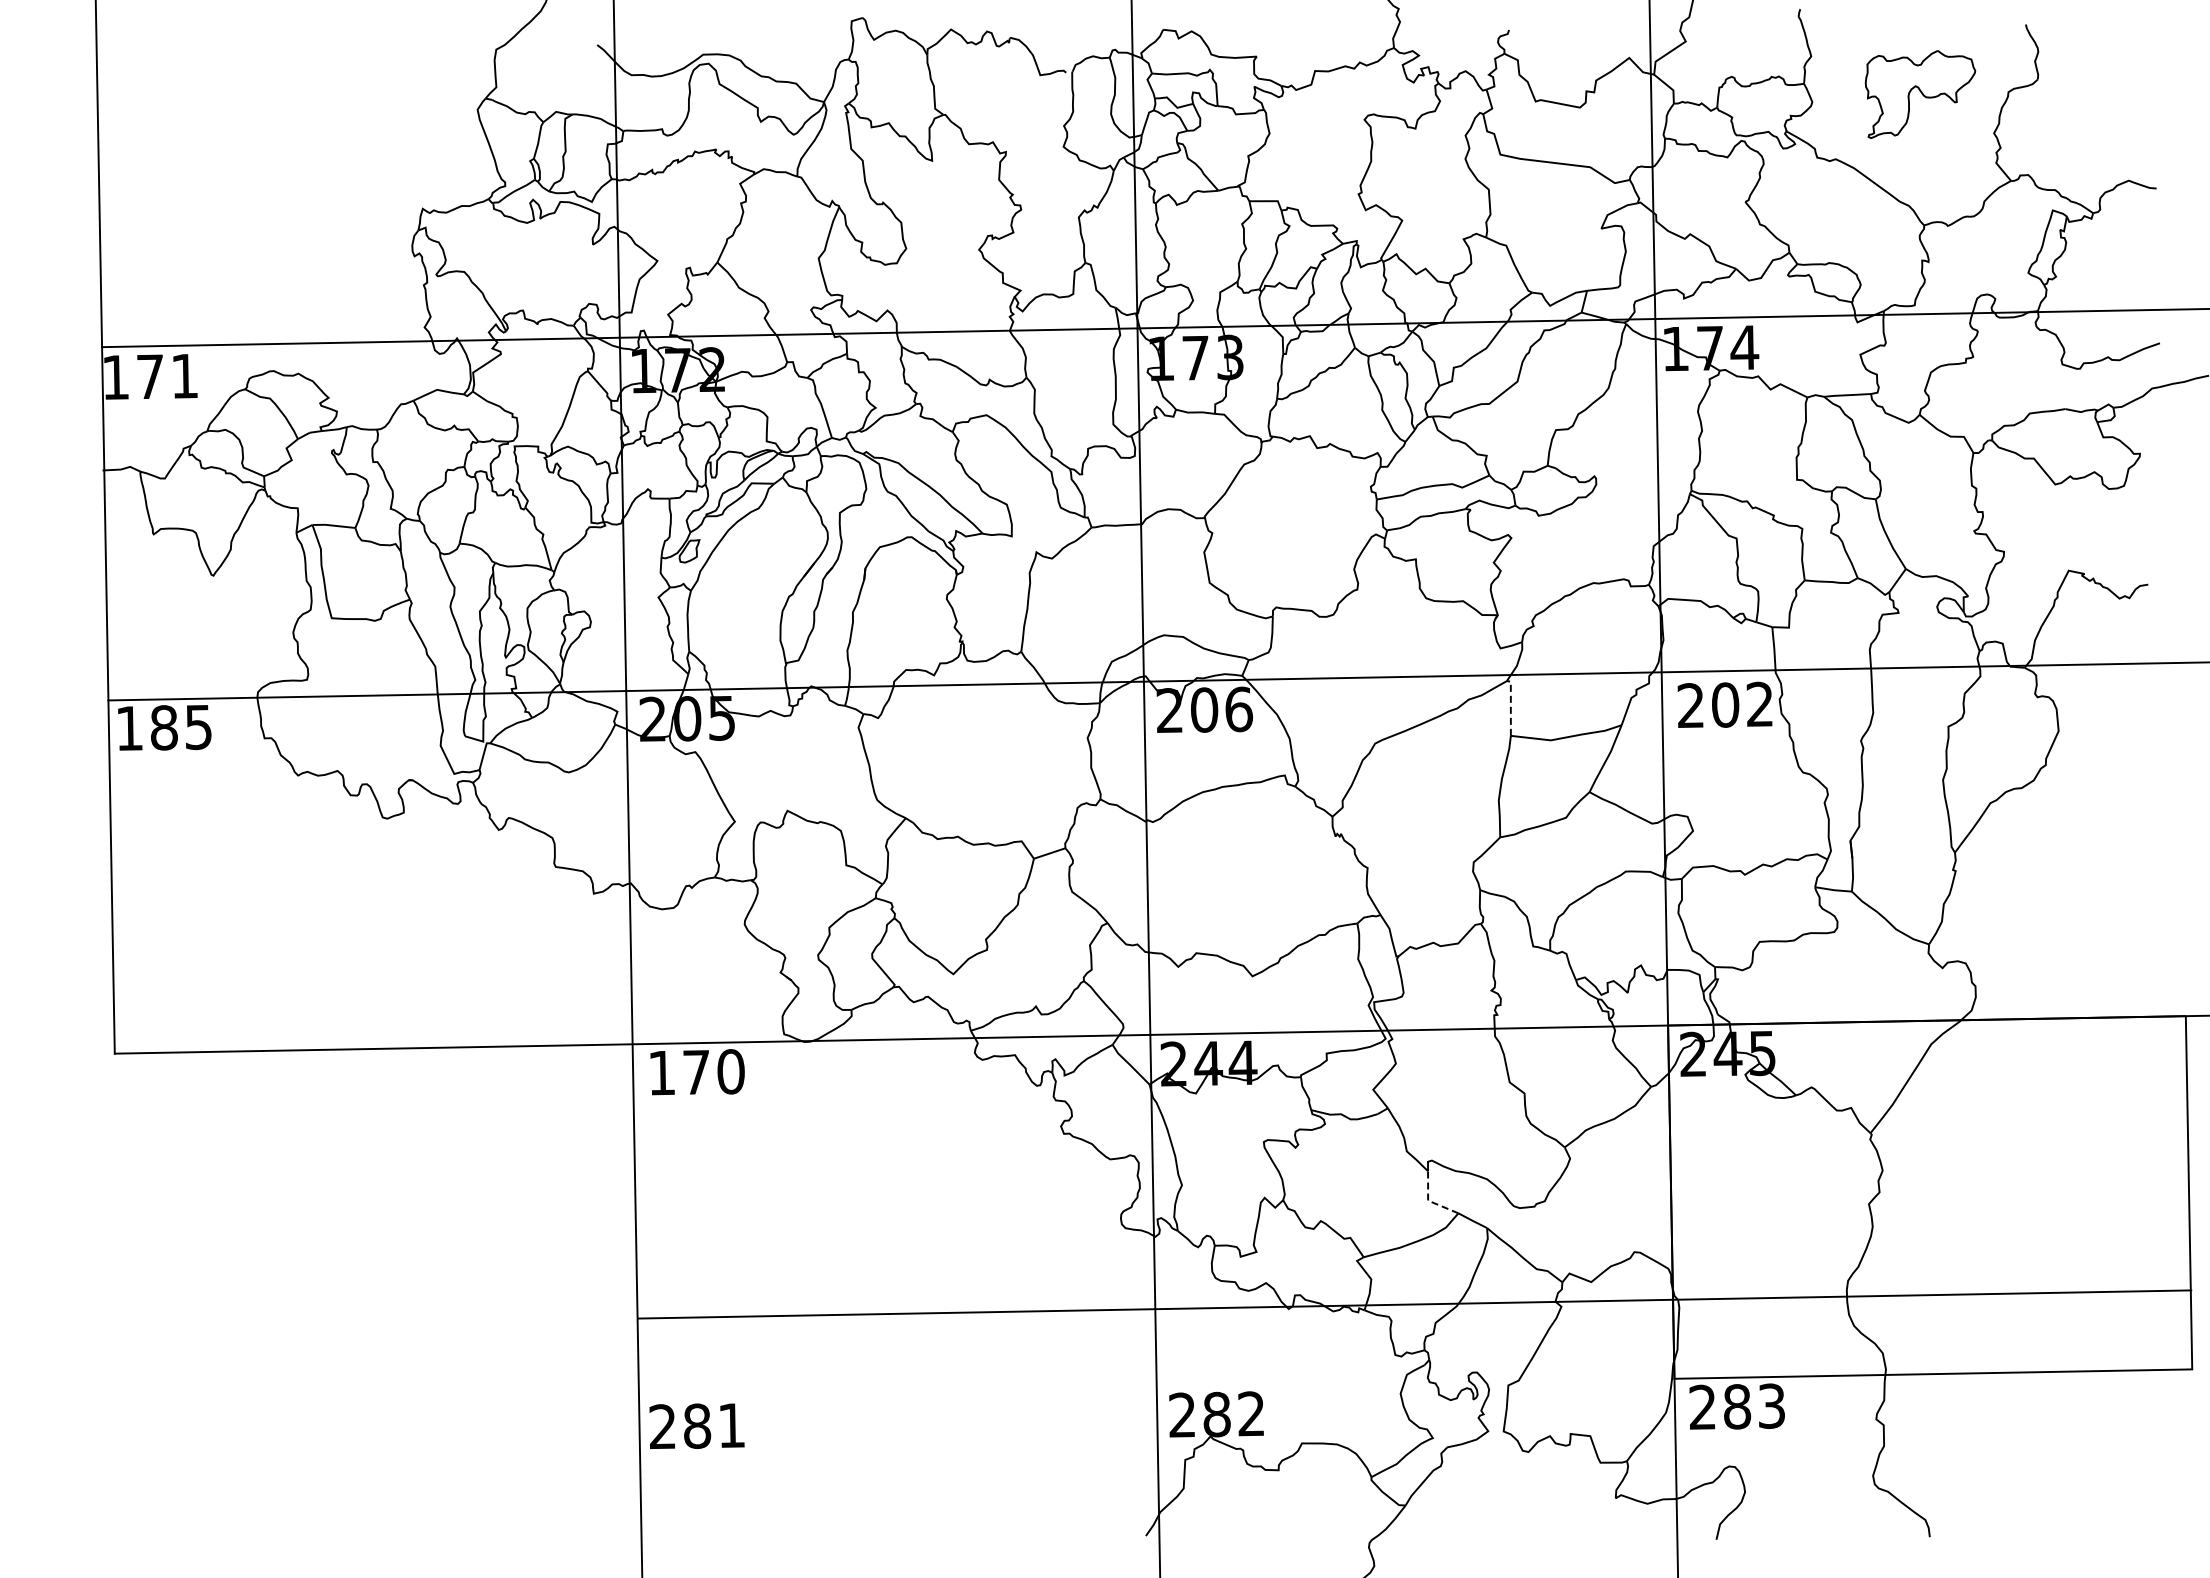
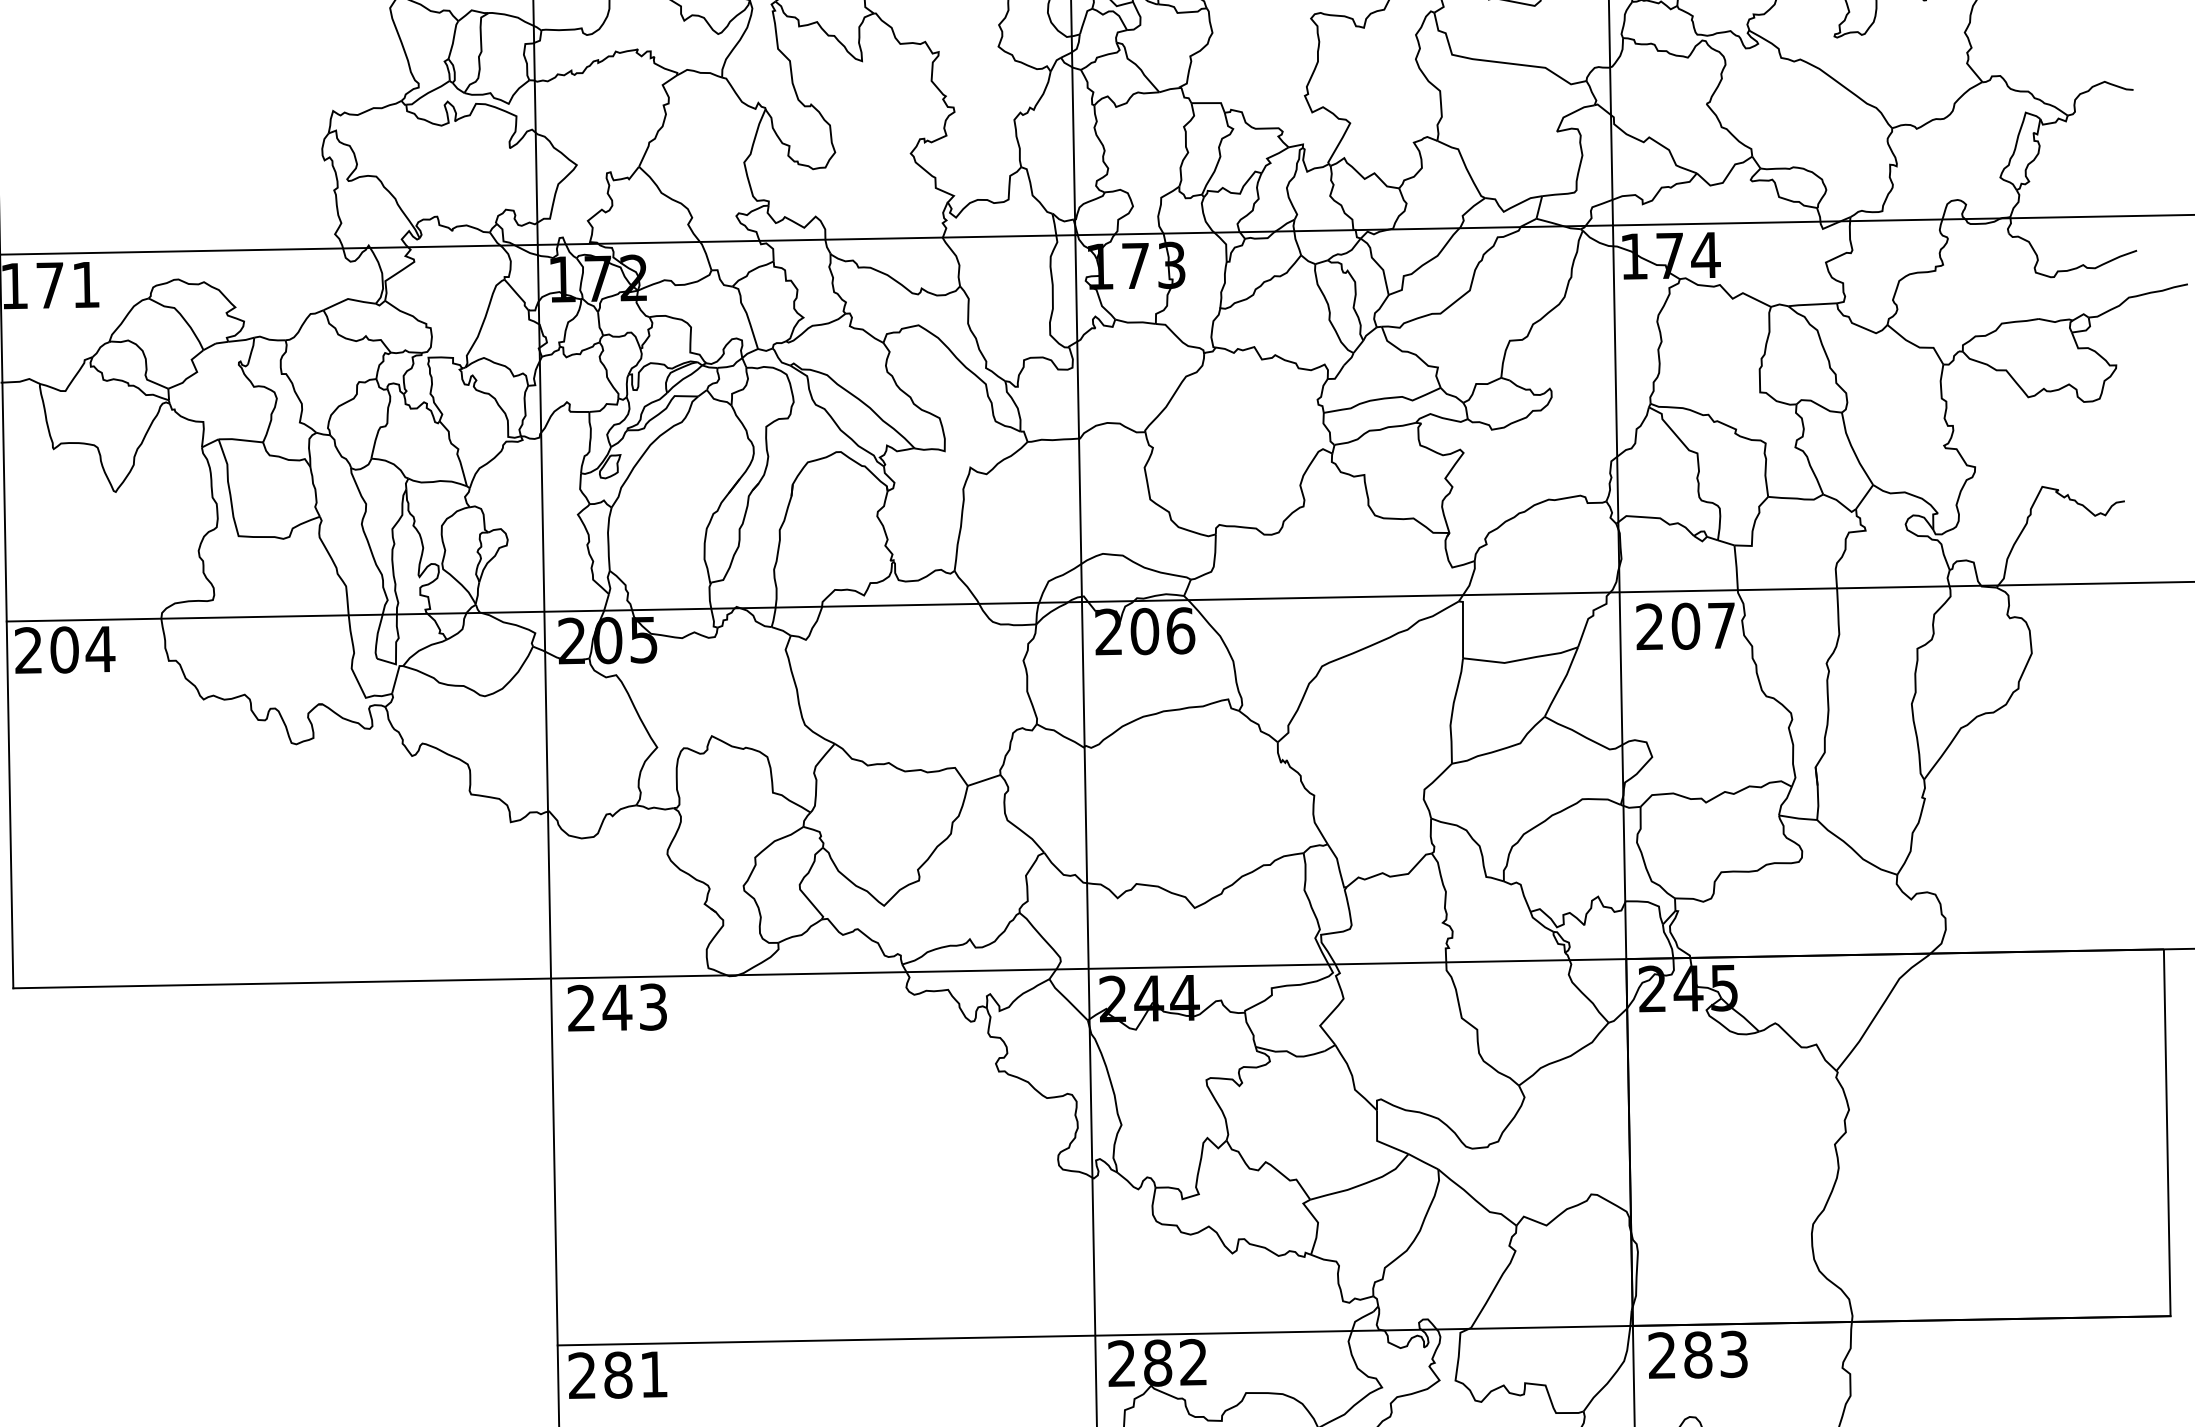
text: (1759, 703) -> (1721, 624), 202 -> 207
line: (1510, 705) -> (1462, 626), dashed -> solid
text: (164, 727) -> (64, 649), 185 -> 204
text: (696, 1072) -> (617, 1007), 170 -> 243
line: (1429, 1201) -> (1378, 1141), dashed -> solid
line: (1414, 1304) -> (1363, 1330), moved

